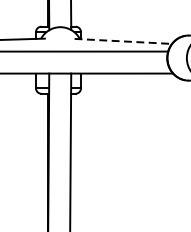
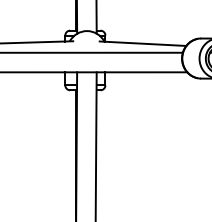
line: (123, 41) -> (143, 43), dashed -> solid

